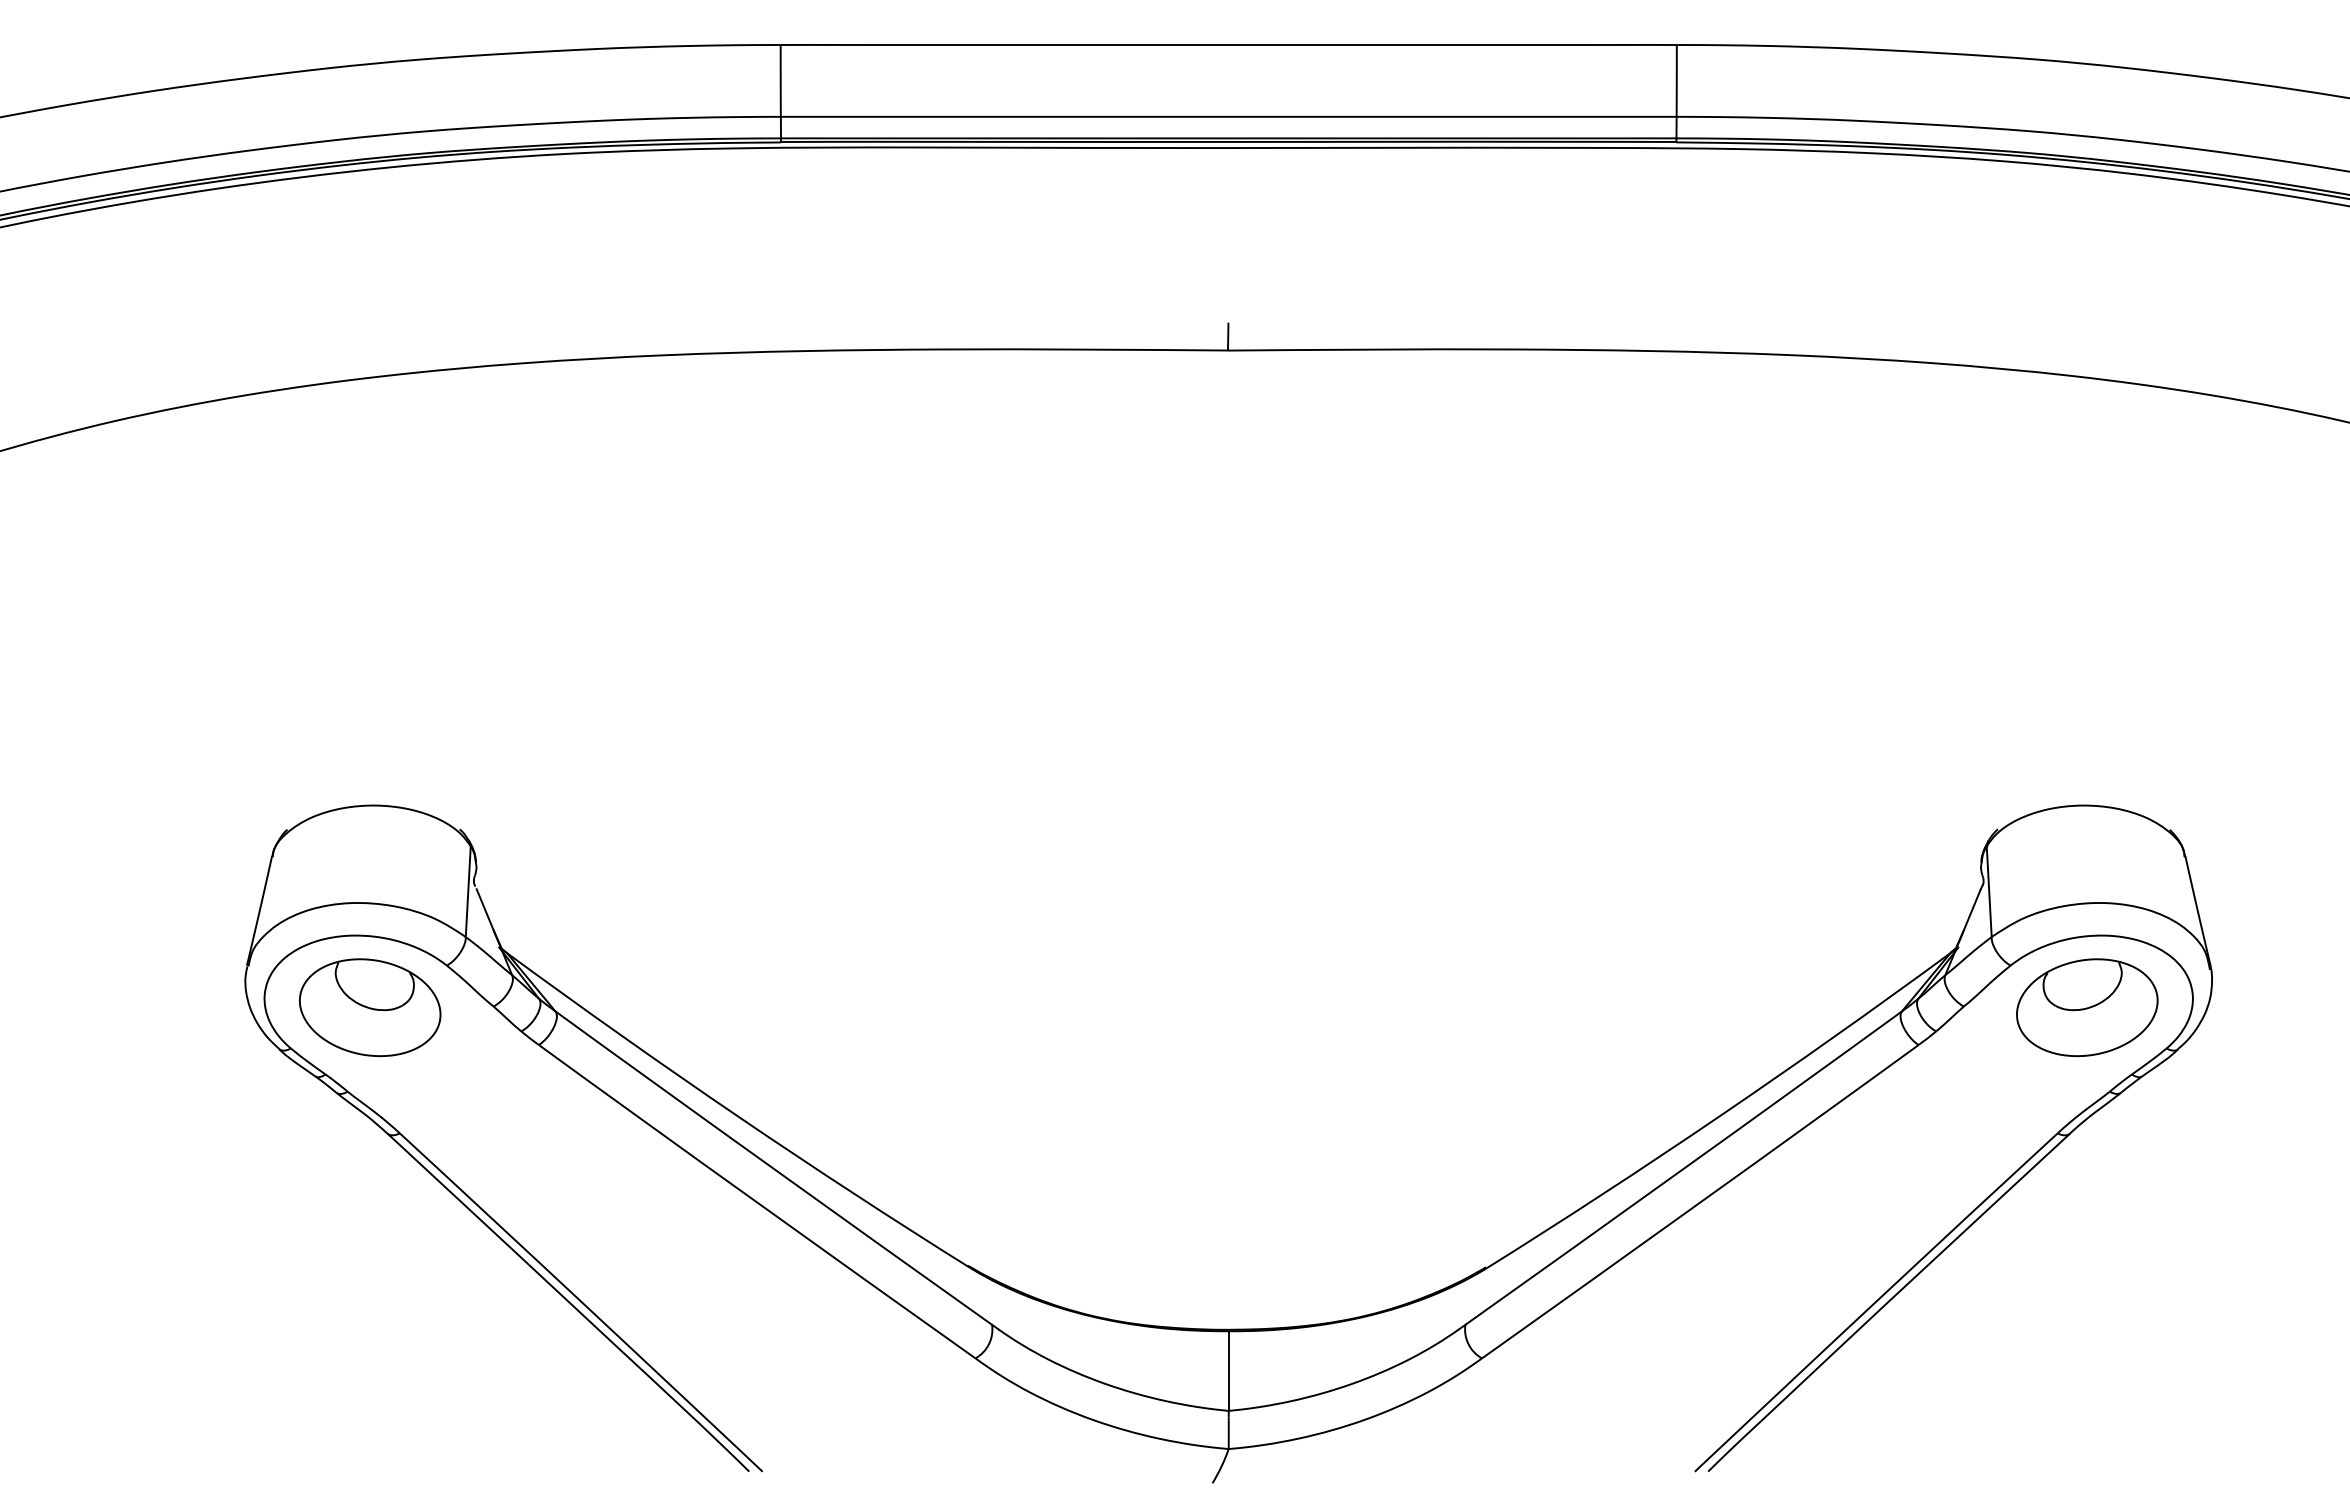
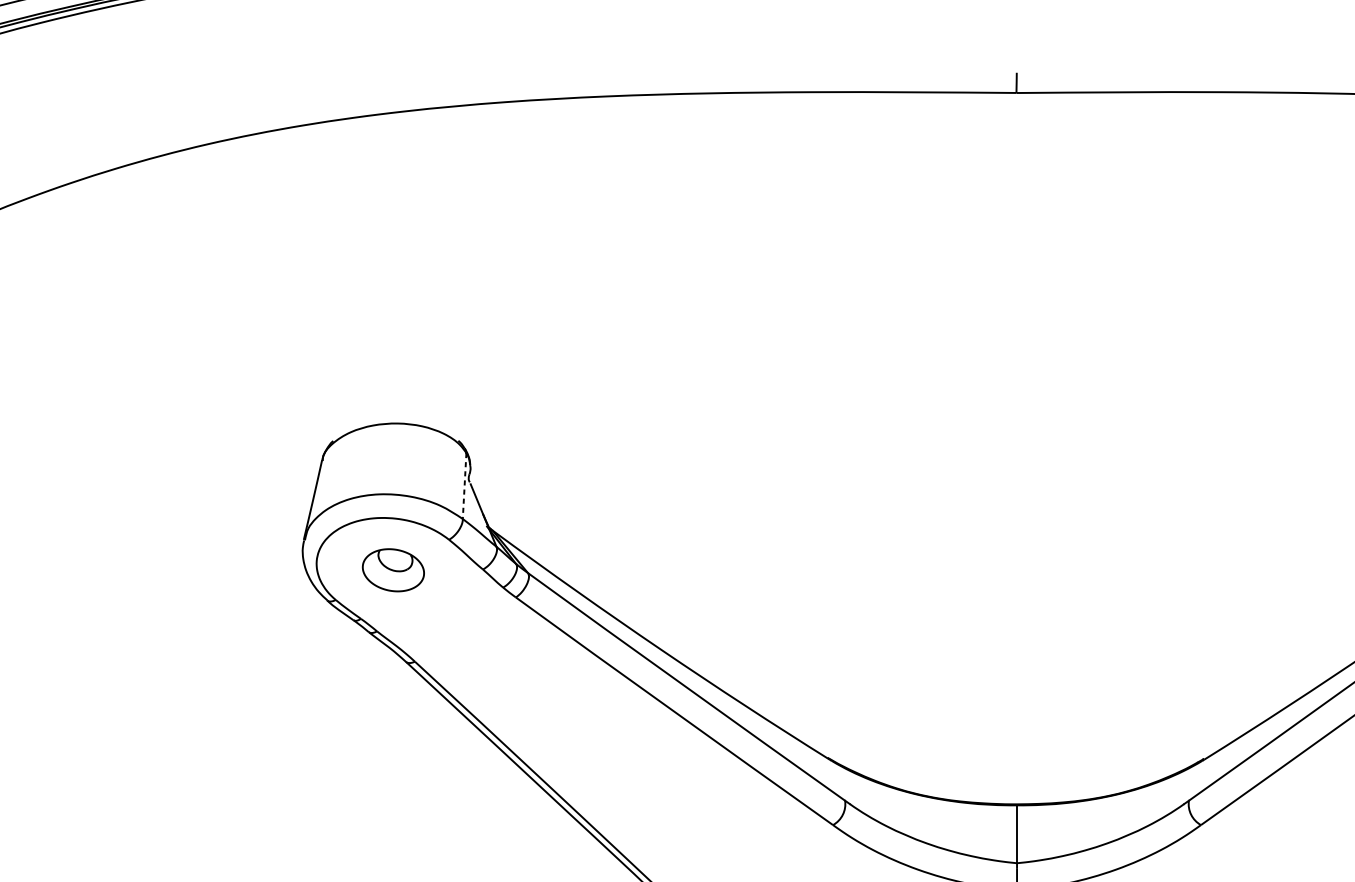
line: (468, 892) -> (464, 486), solid -> dashed
part: (370, 1007) -> (393, 570), size x0.6

